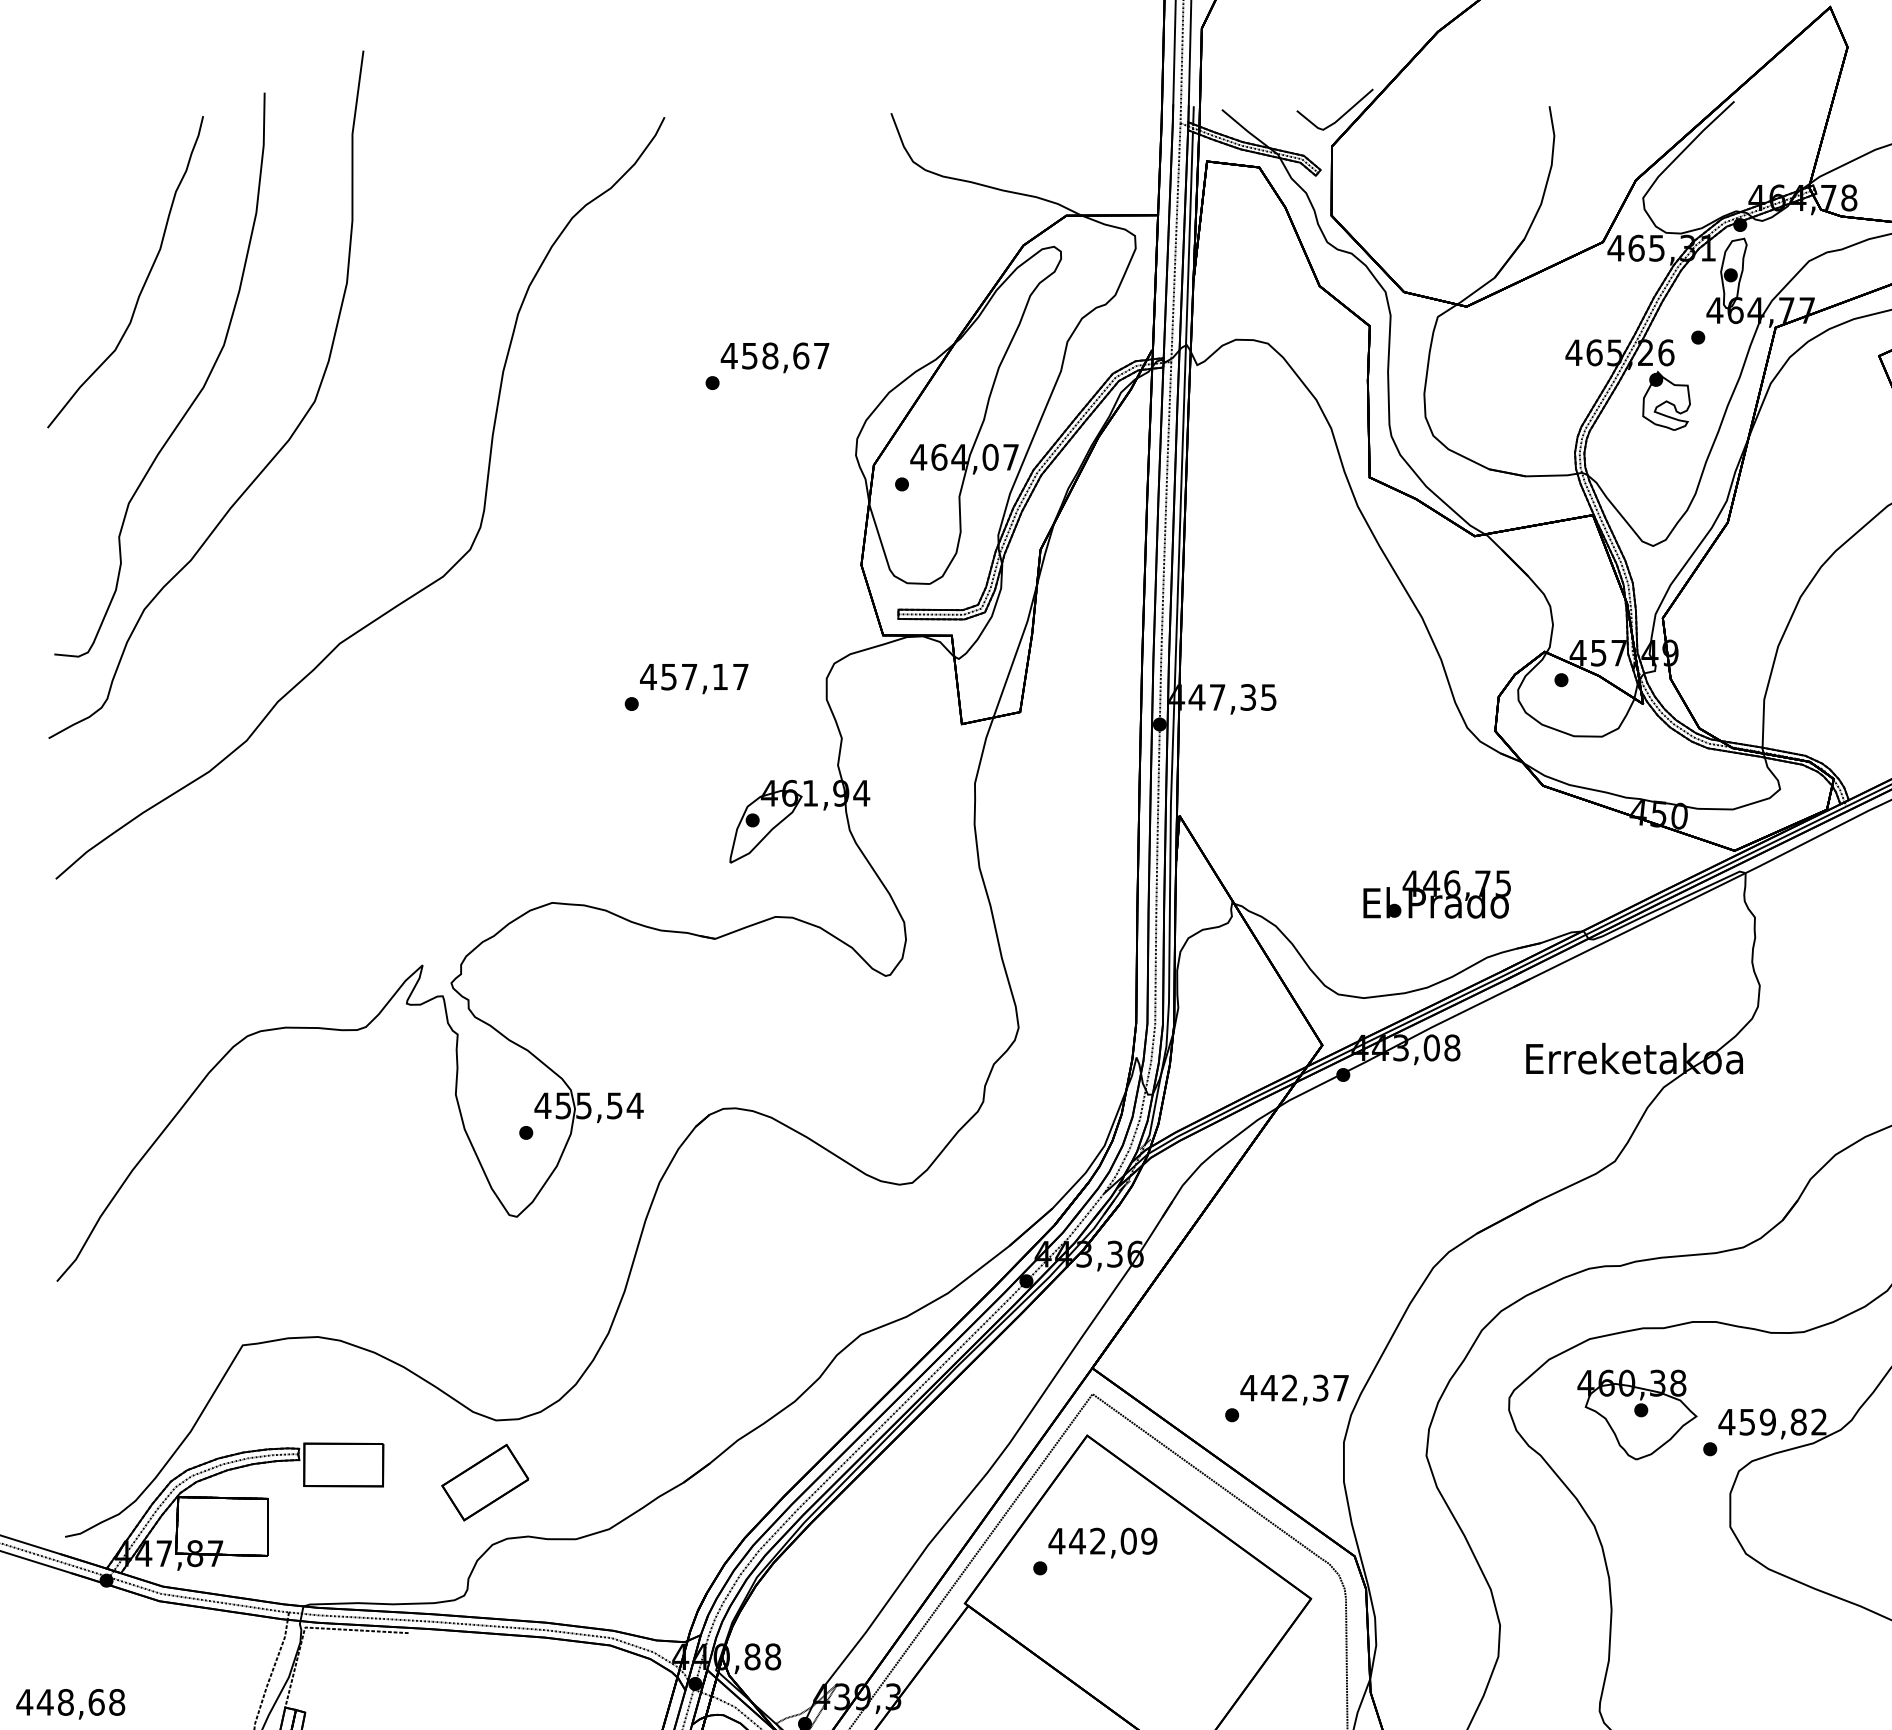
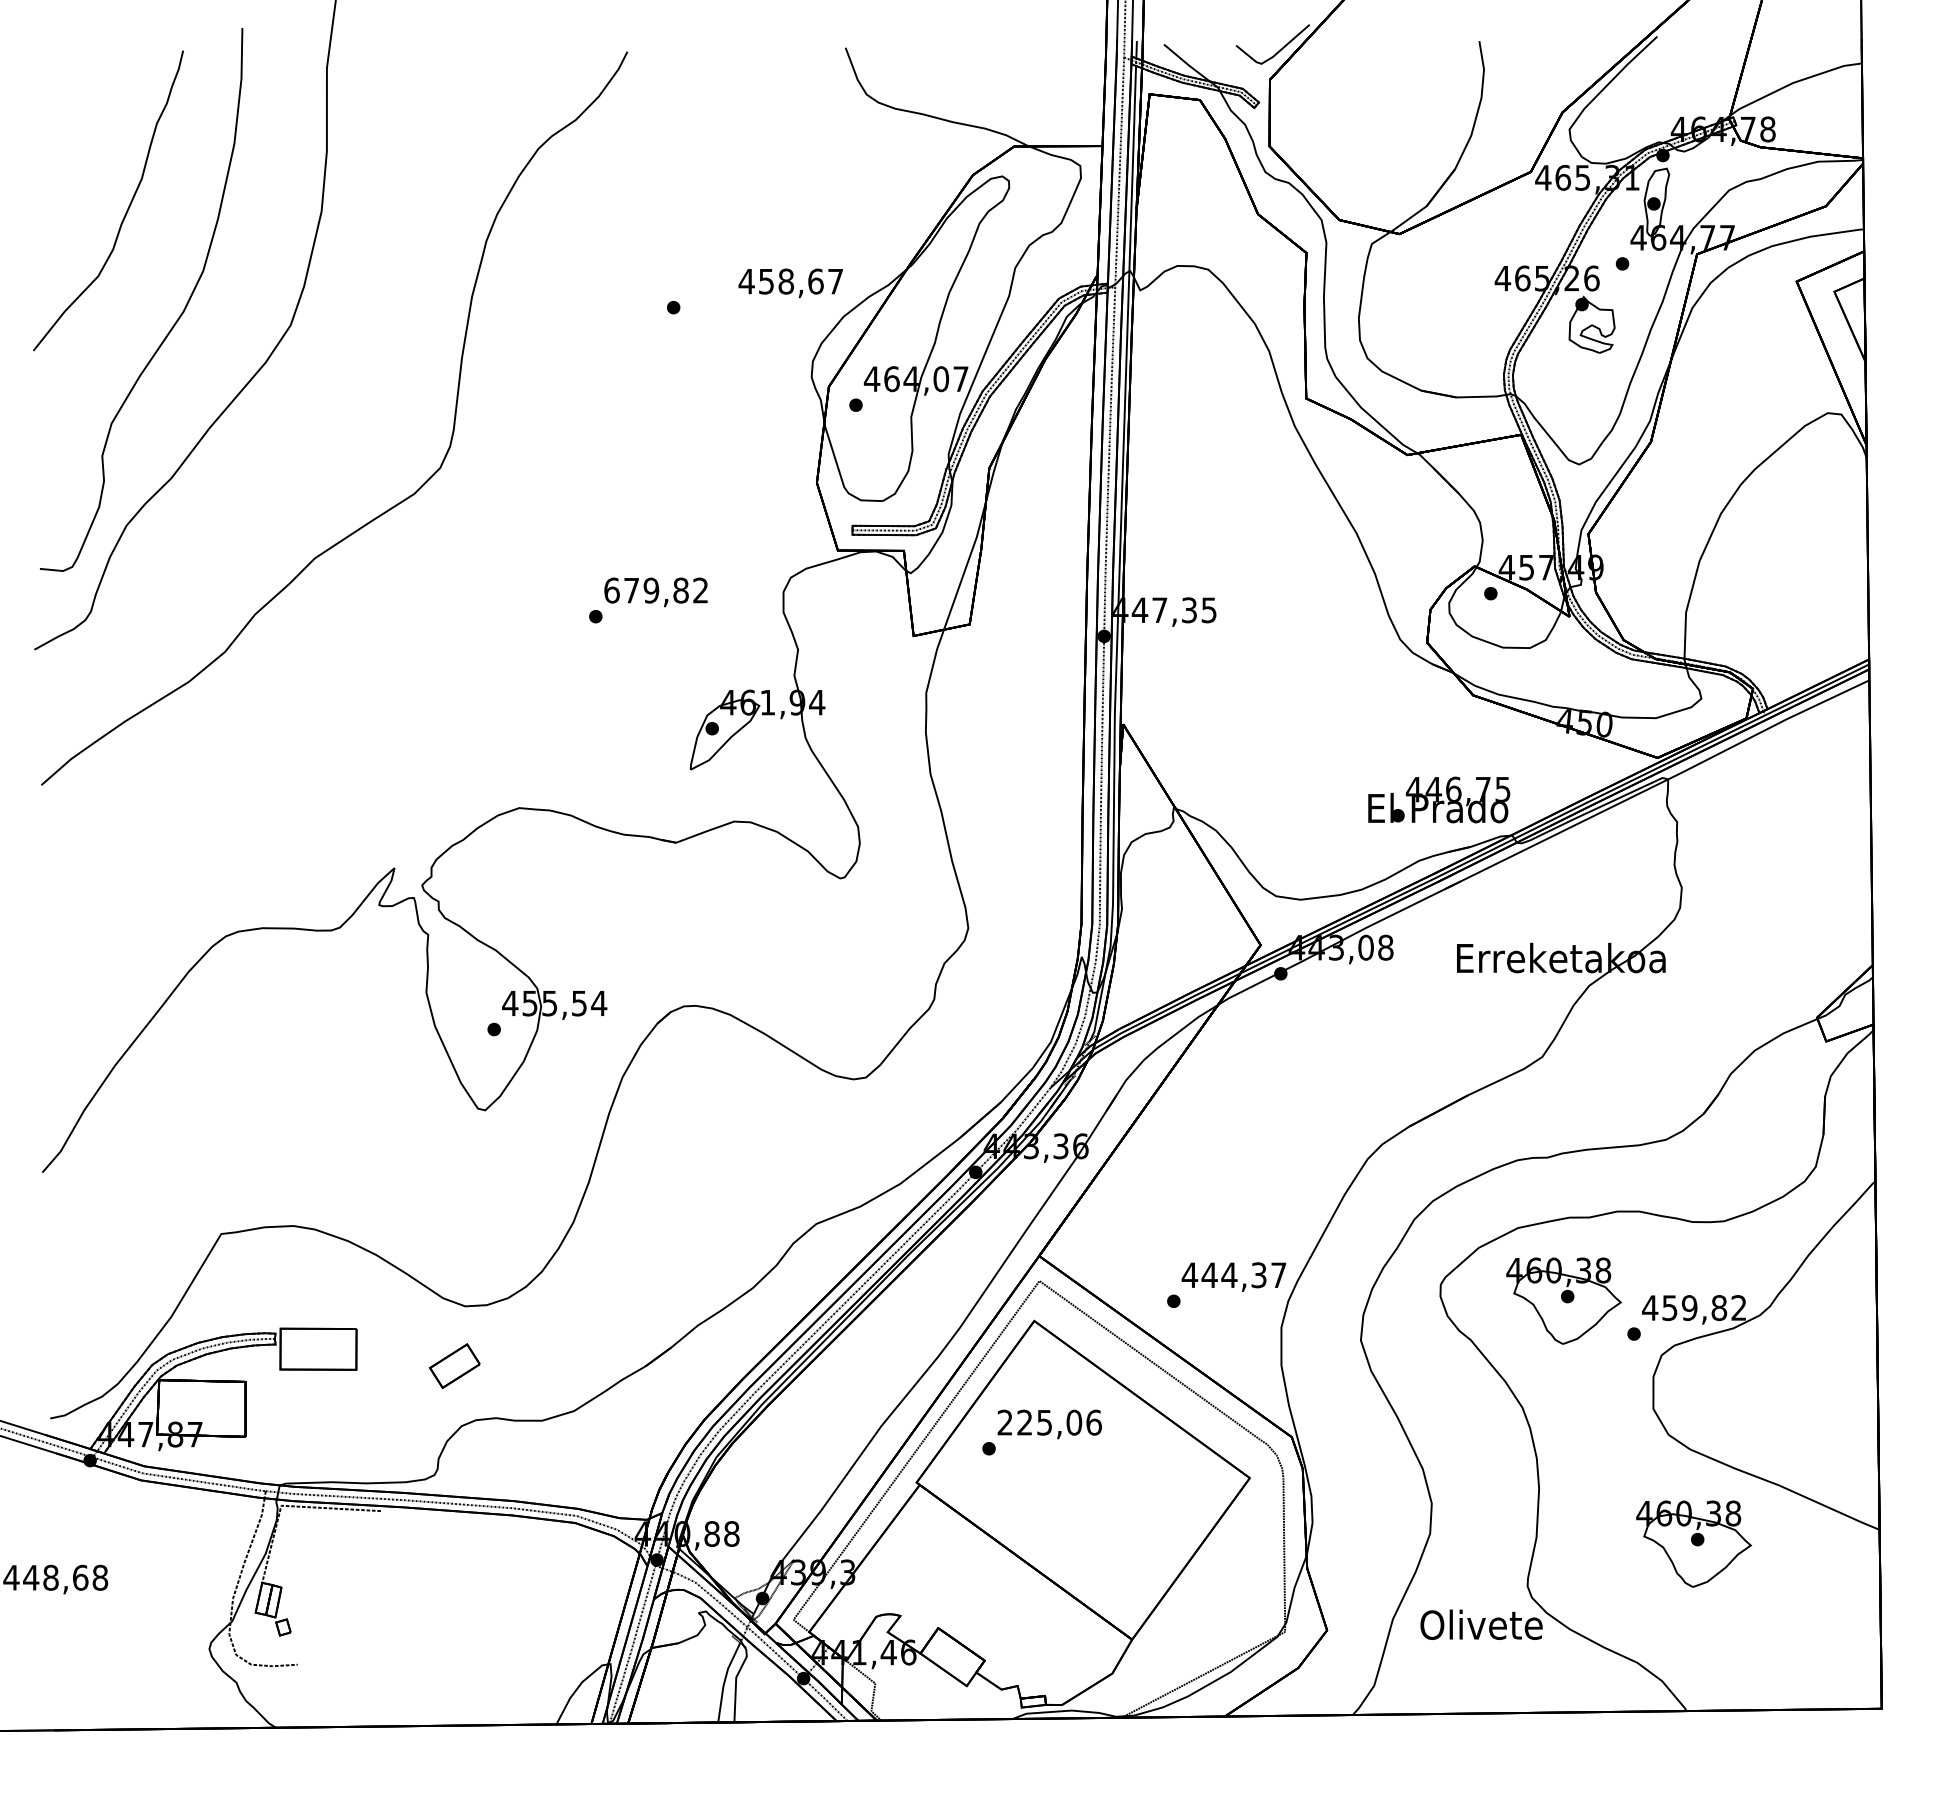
text: (774, 358) -> (790, 283), moved
text: (693, 676) -> (655, 590), 457,17 -> 679,82
text: (1437, 893) -> (1439, 799), moved
text: (1289, 1387) -> (1229, 1274), 442,37 -> 444,37
part: (484, 1481) -> (454, 1365), size x0.6
text: (1103, 1541) -> (1049, 1422), 442,09 -> 225,06
part: (1771, 1666) -> (1693, 1543), added

